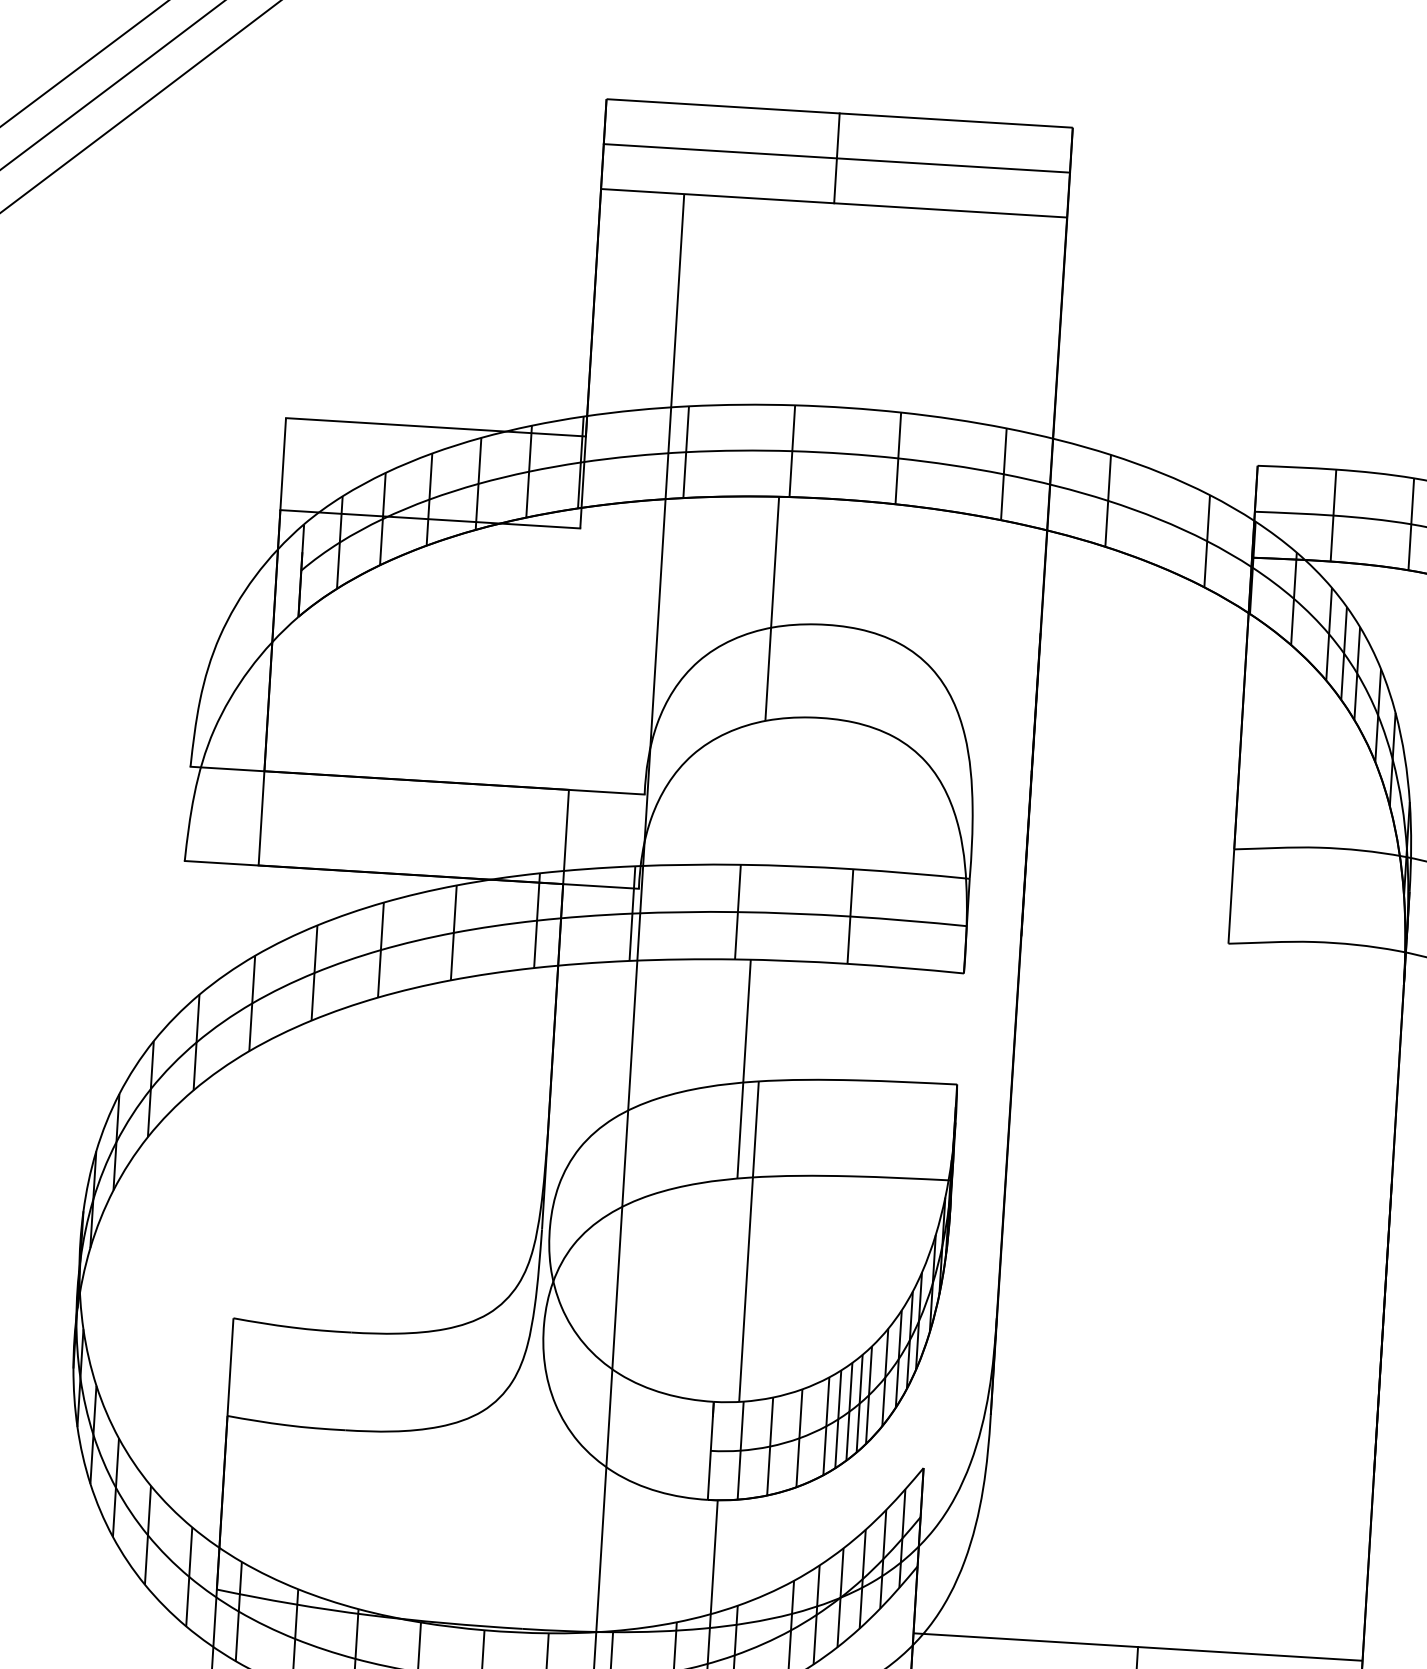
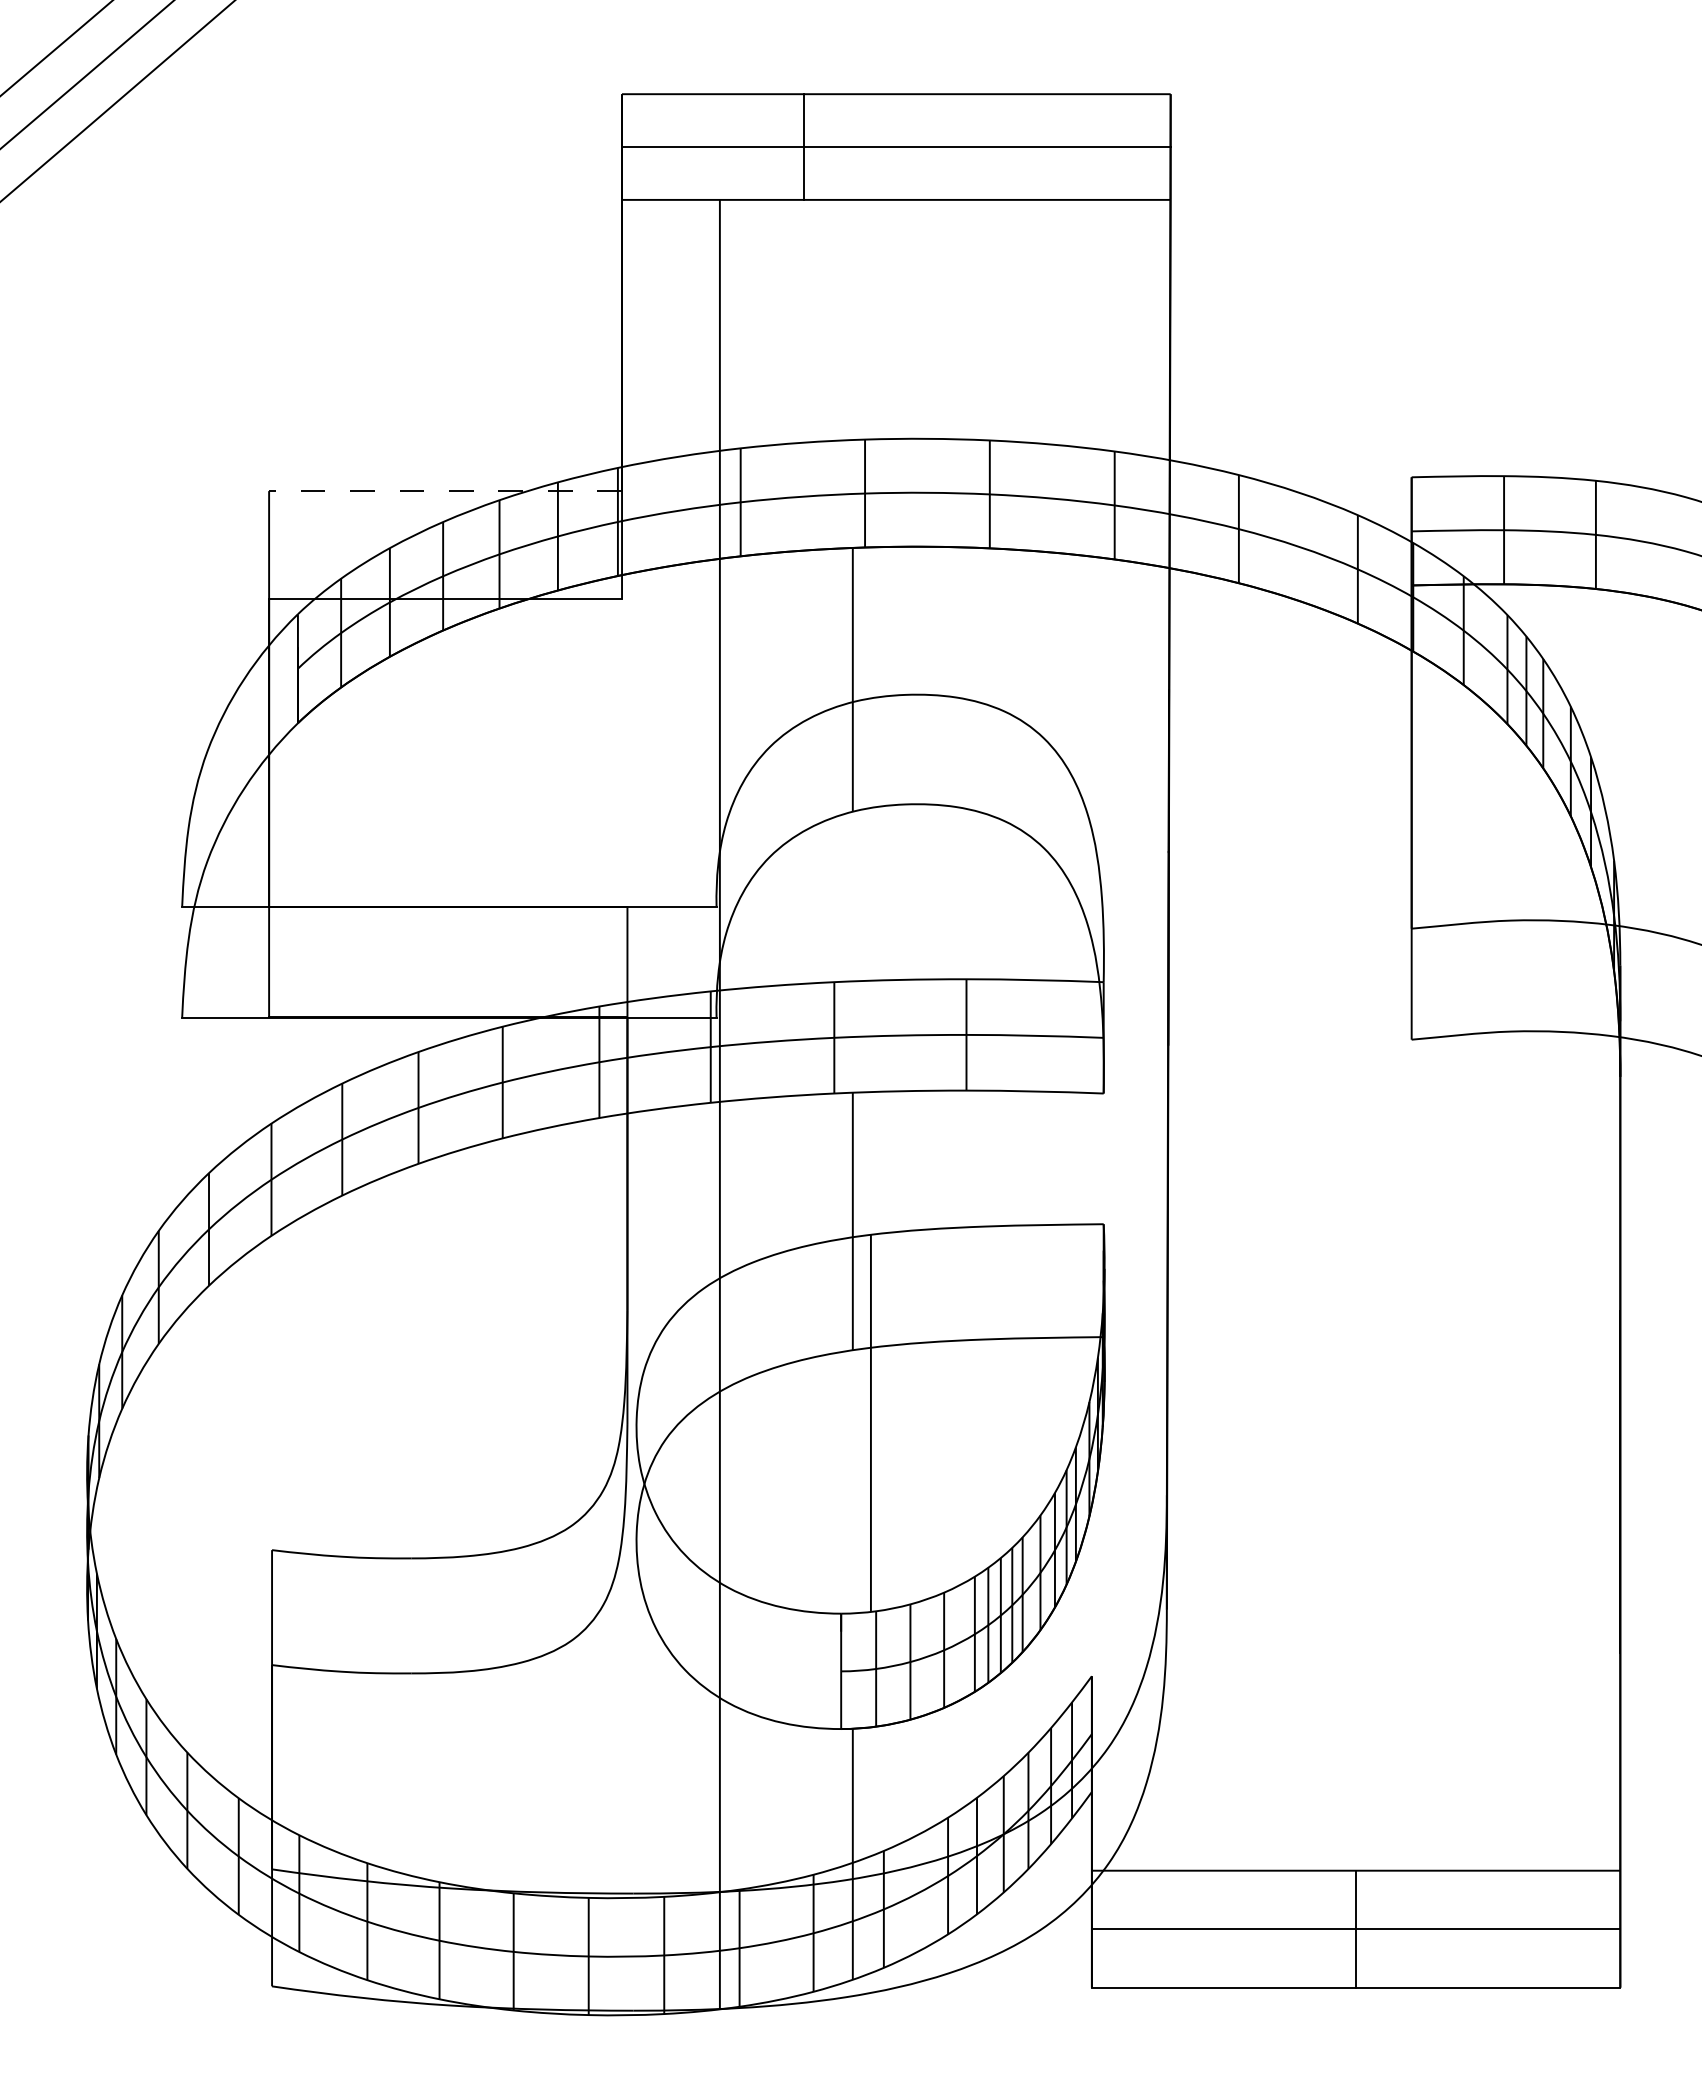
line: (837, 157) -> (804, 146), moved
line: (435, 427) -> (445, 491), solid -> dashed

